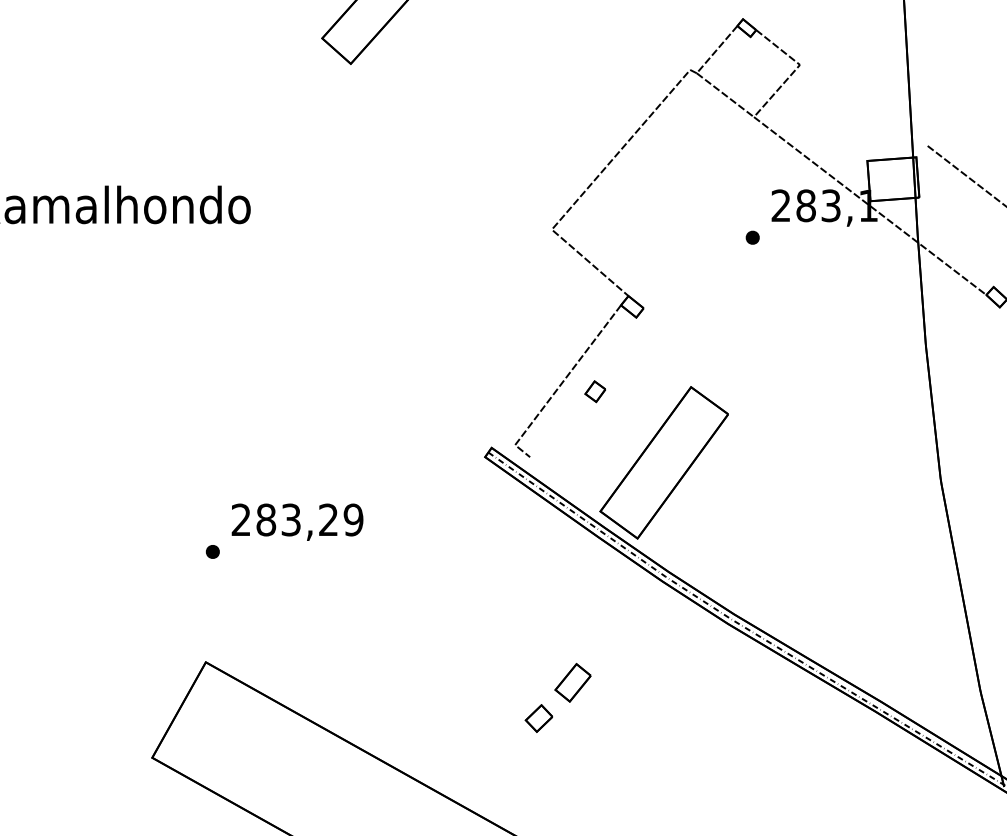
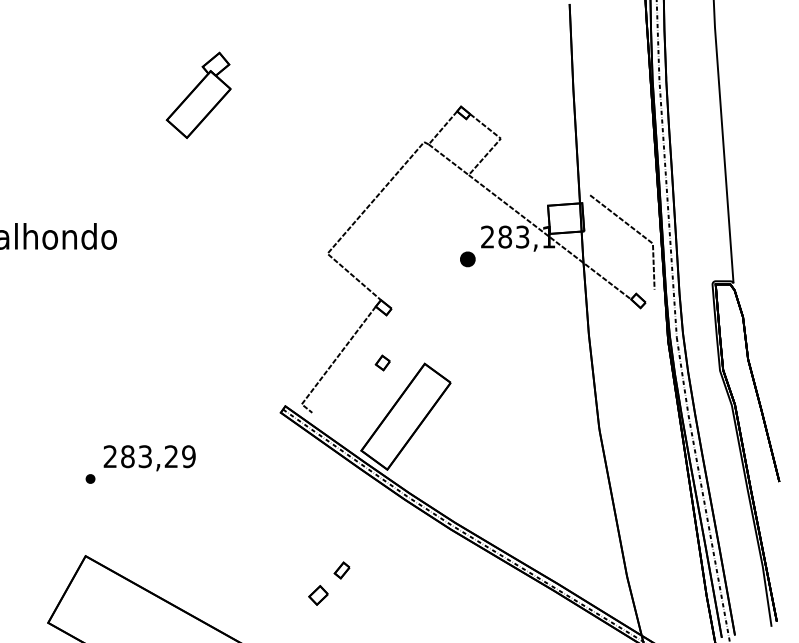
part: (752, 237) -> (467, 259), size x1.6
part: (594, 390) -> (382, 362), moved
part: (571, 682) -> (341, 570), size x0.6

